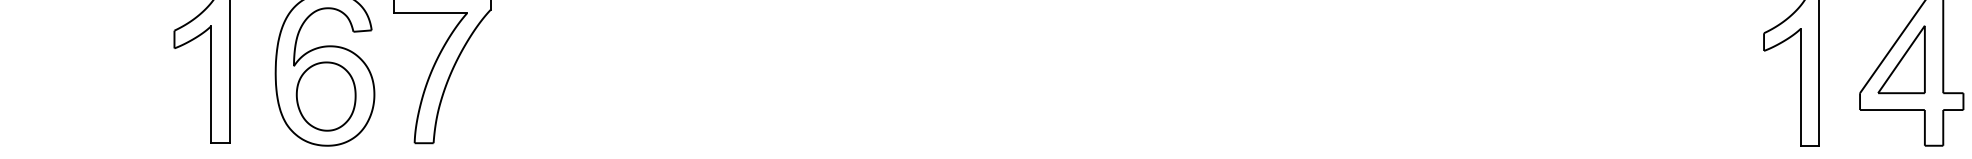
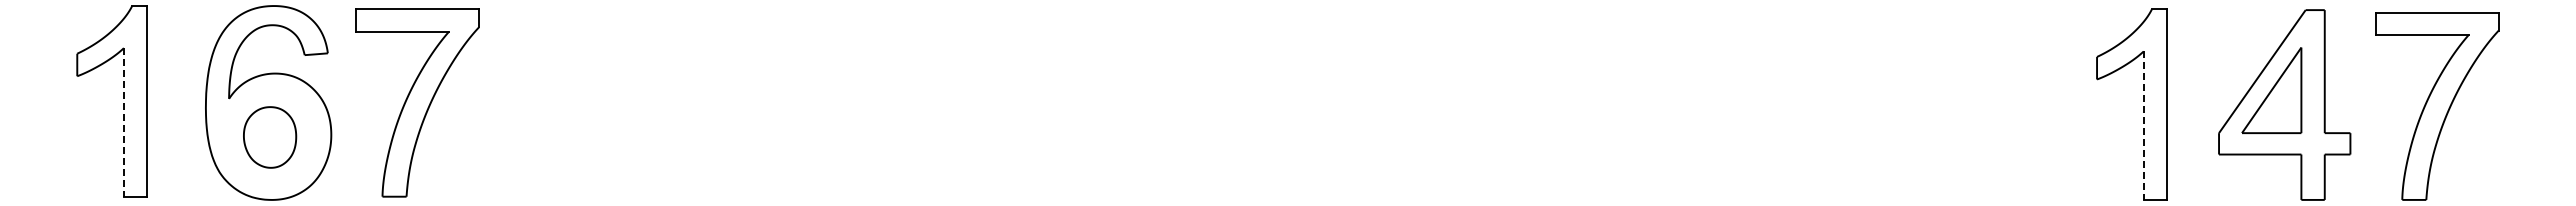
line: (210, 84) -> (123, 122), solid -> dashed
line: (1800, 87) -> (2143, 126), solid -> dashed
part: (325, 96) -> (269, 137), size x0.7

